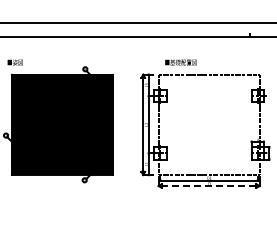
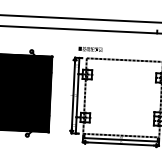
text: (180, 62) -> (90, 49), moved
line: (209, 186) -> (121, 144), dashed -> solid

